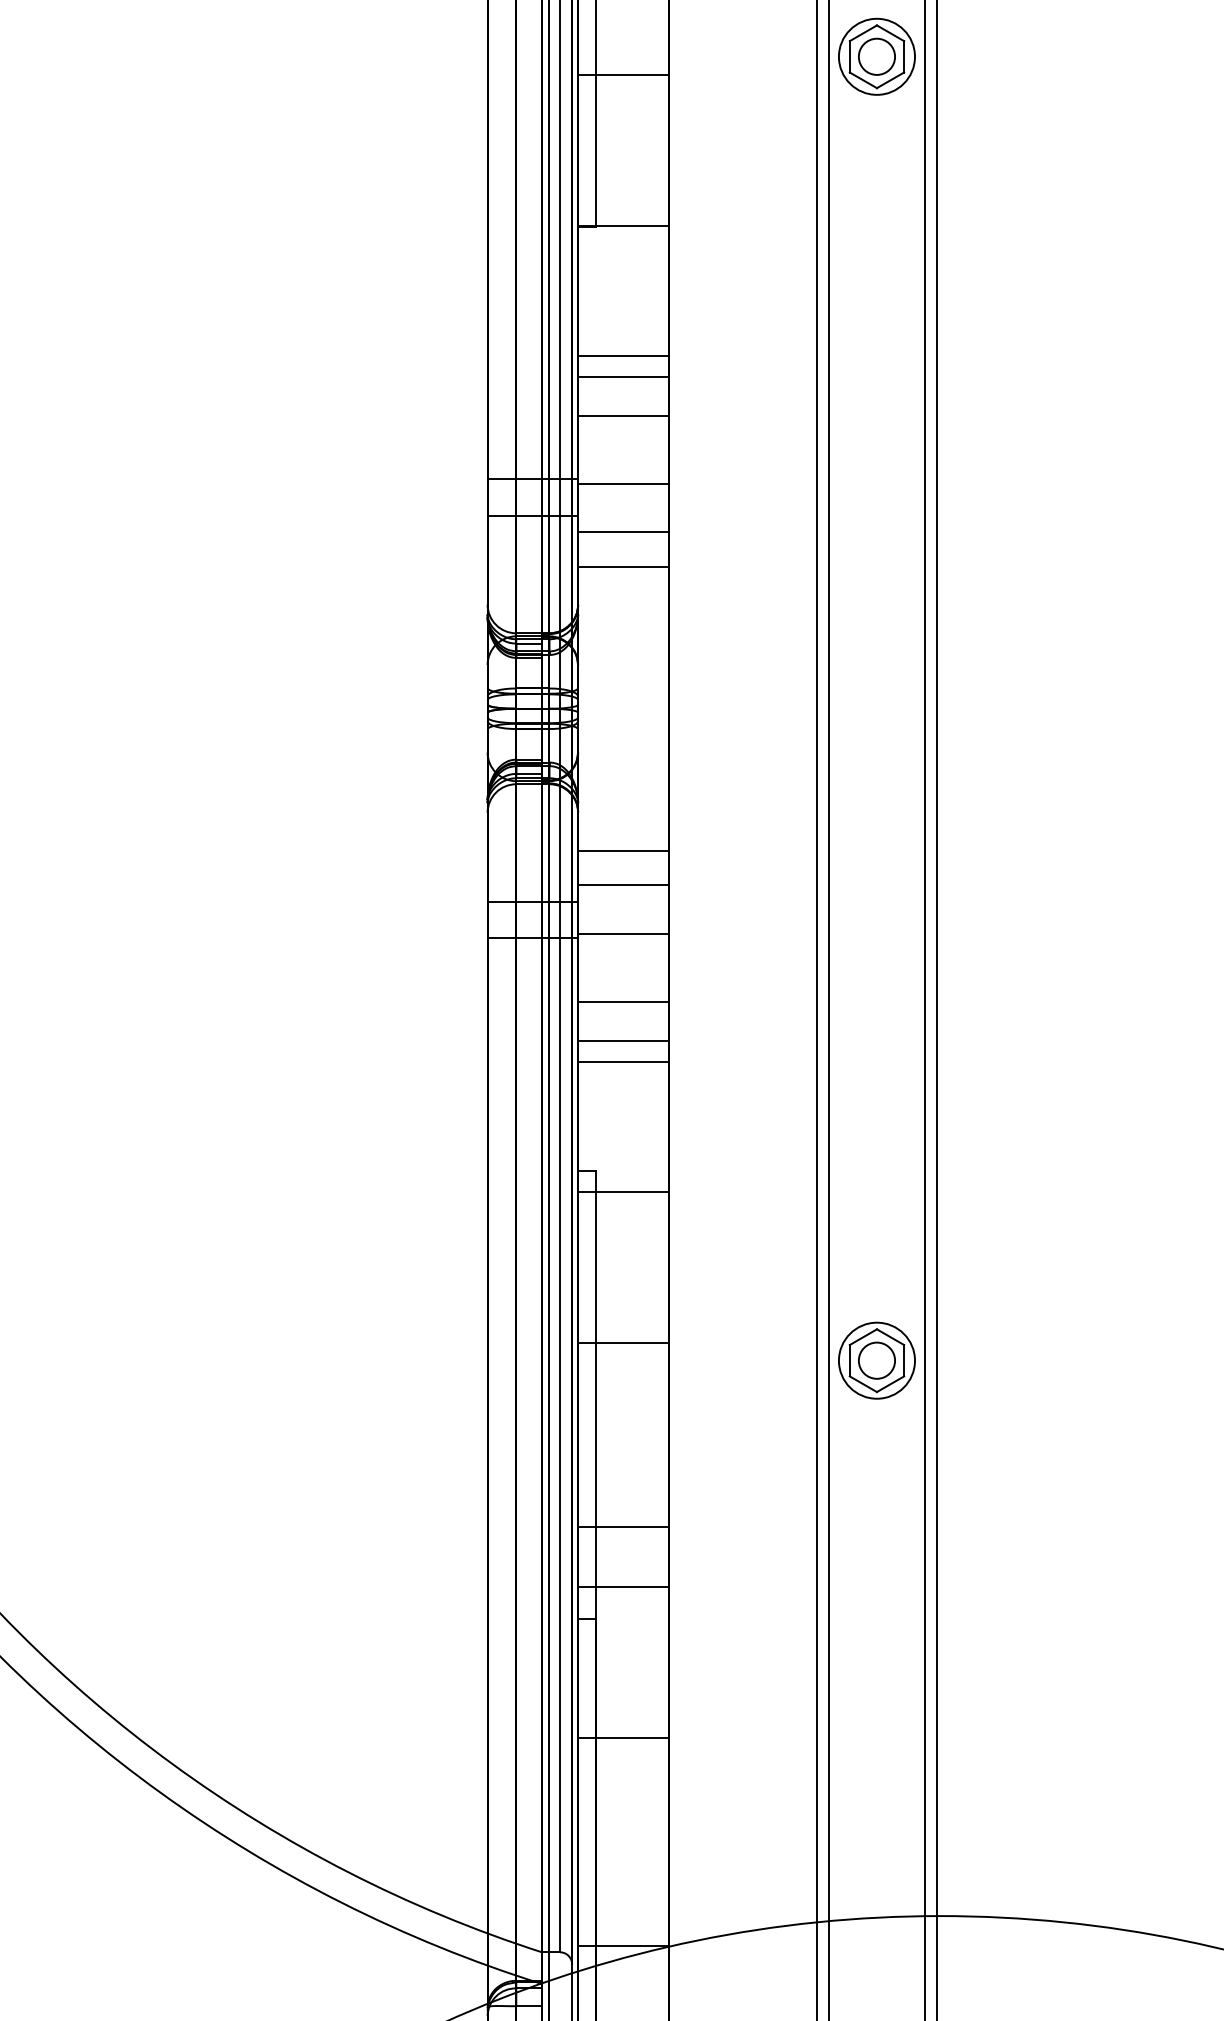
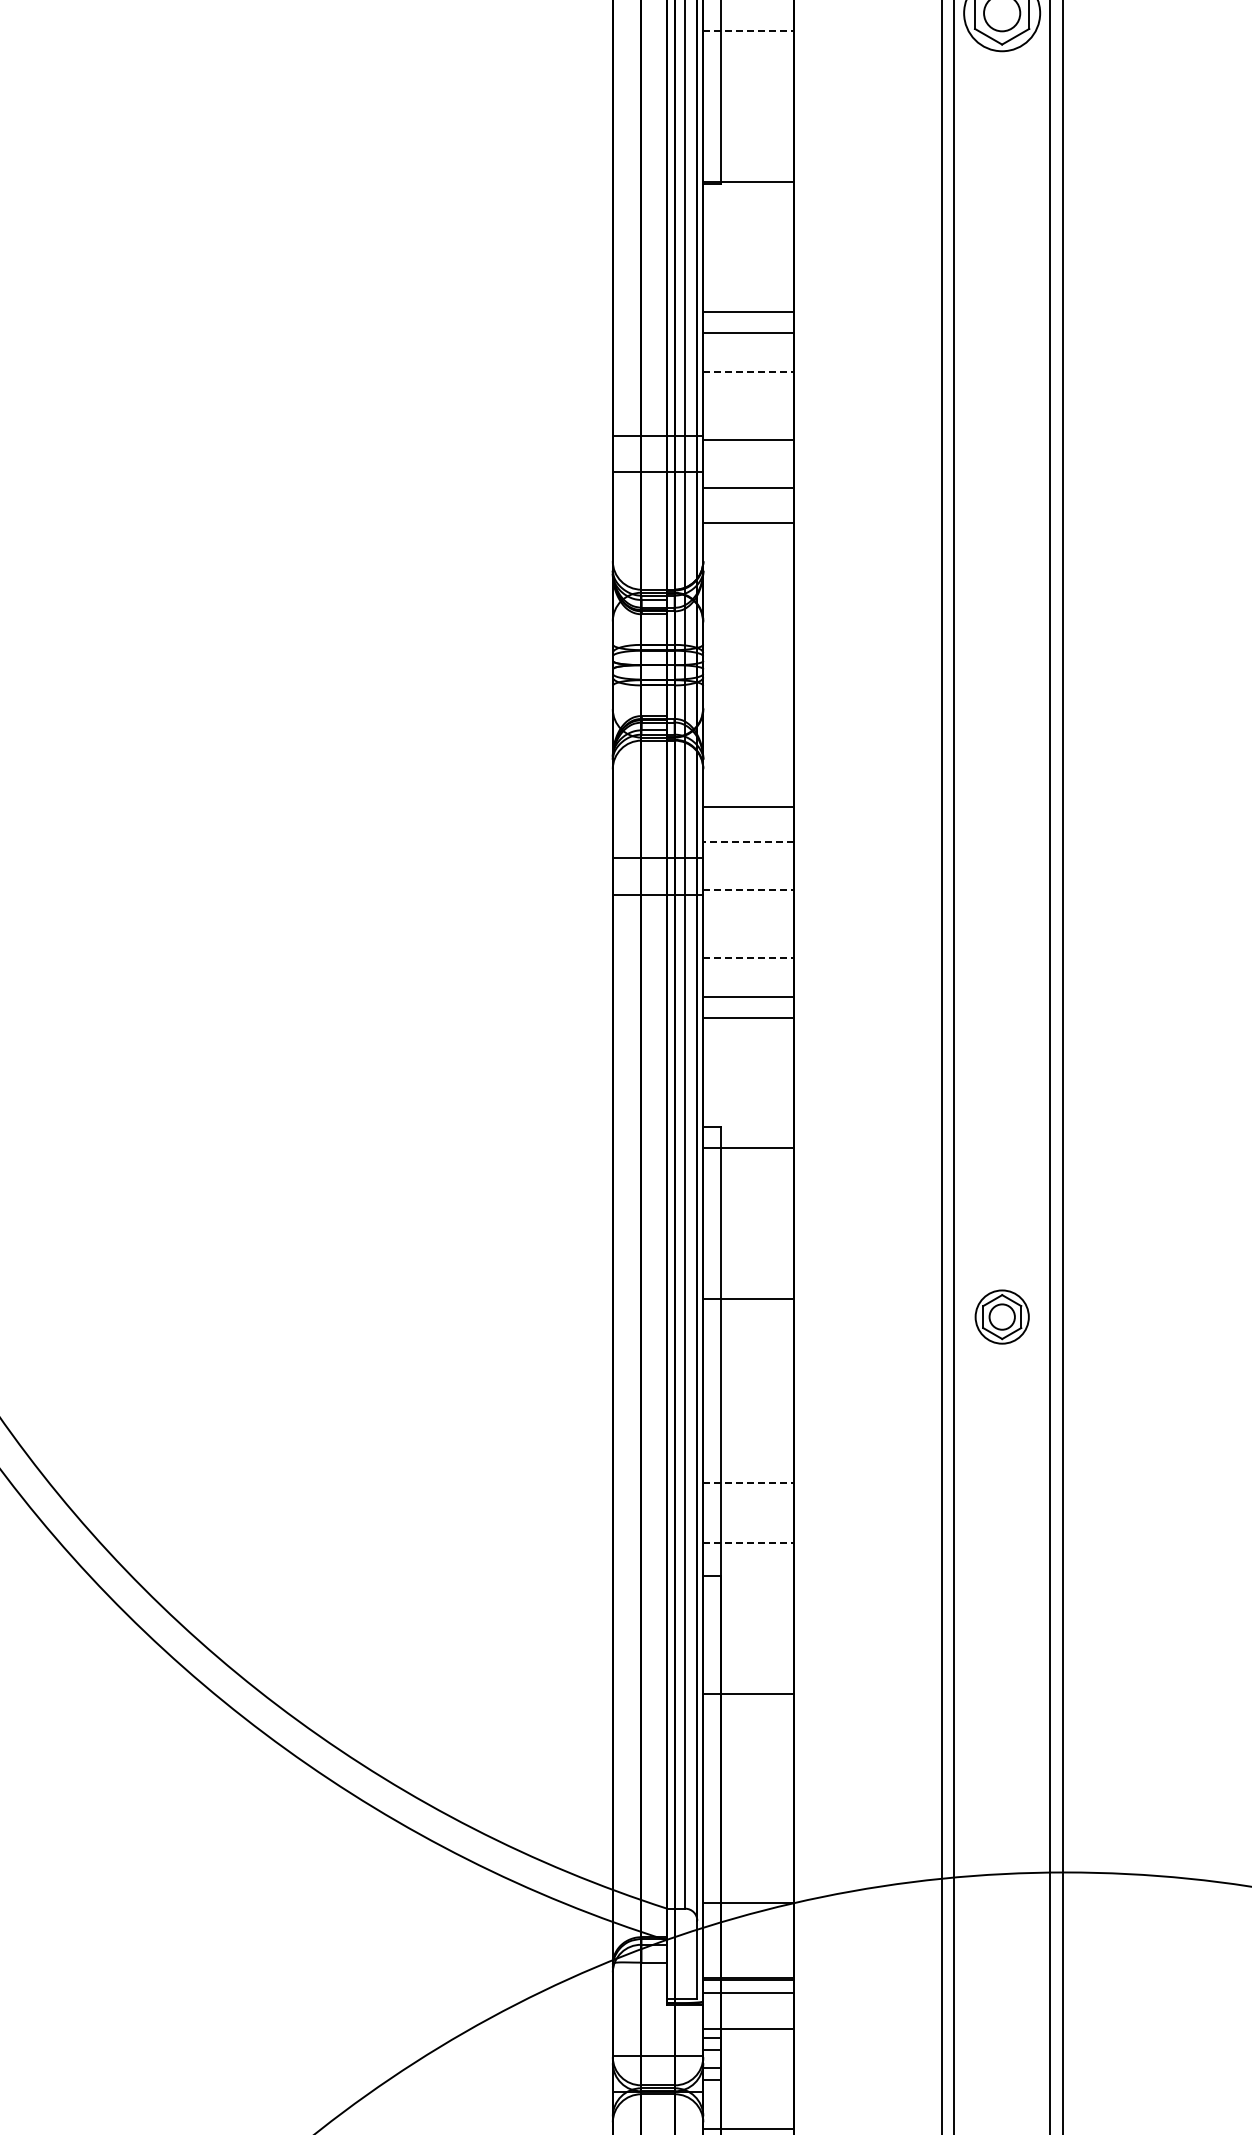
line: (624, 75) -> (749, 31), solid -> dashed
line: (624, 416) -> (749, 372), solid -> dashed
line: (623, 885) -> (748, 841), solid -> dashed
line: (624, 934) -> (749, 890), solid -> dashed
line: (624, 1001) -> (749, 957), solid -> dashed
part: (877, 1360) -> (1002, 1316), size x0.7
line: (624, 1527) -> (749, 1483), solid -> dashed
line: (624, 1587) -> (749, 1543), solid -> dashed

